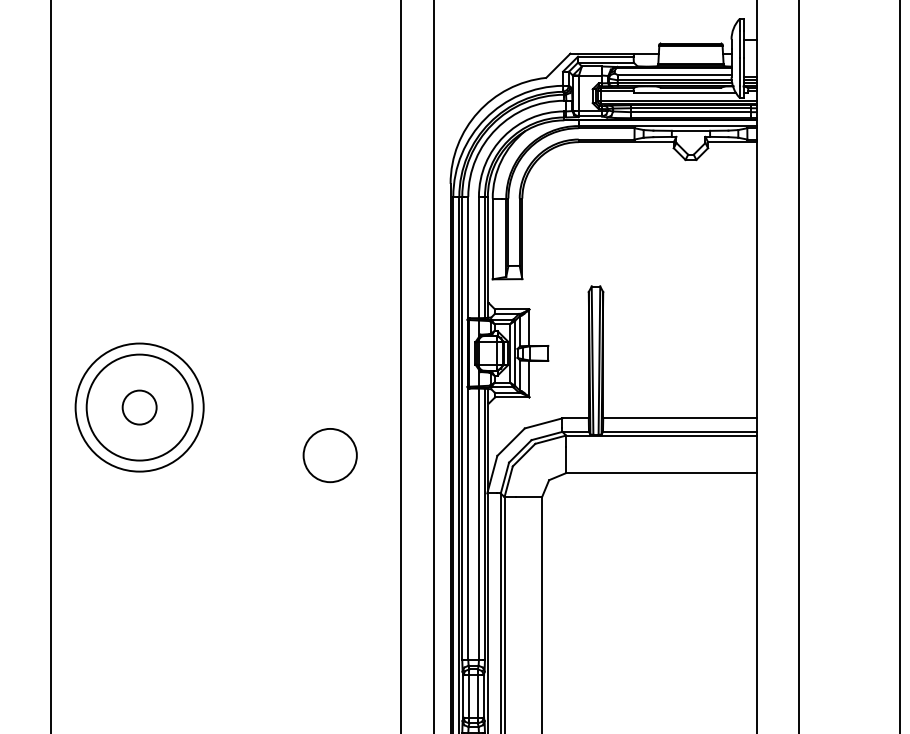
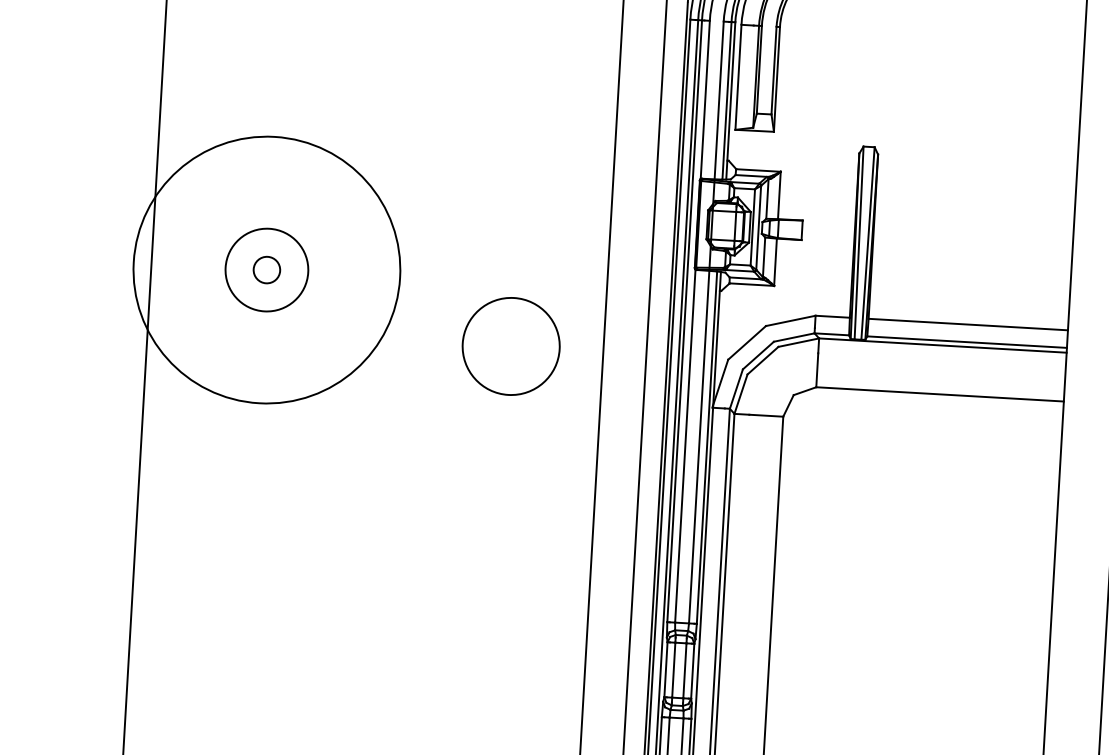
circle: (139, 407) -> (266, 269), size x0.6
circle: (139, 407) -> (266, 269), size x0.6
circle: (139, 407) -> (266, 269), size x1.6
circle: (329, 455) -> (510, 346), size x1.4

